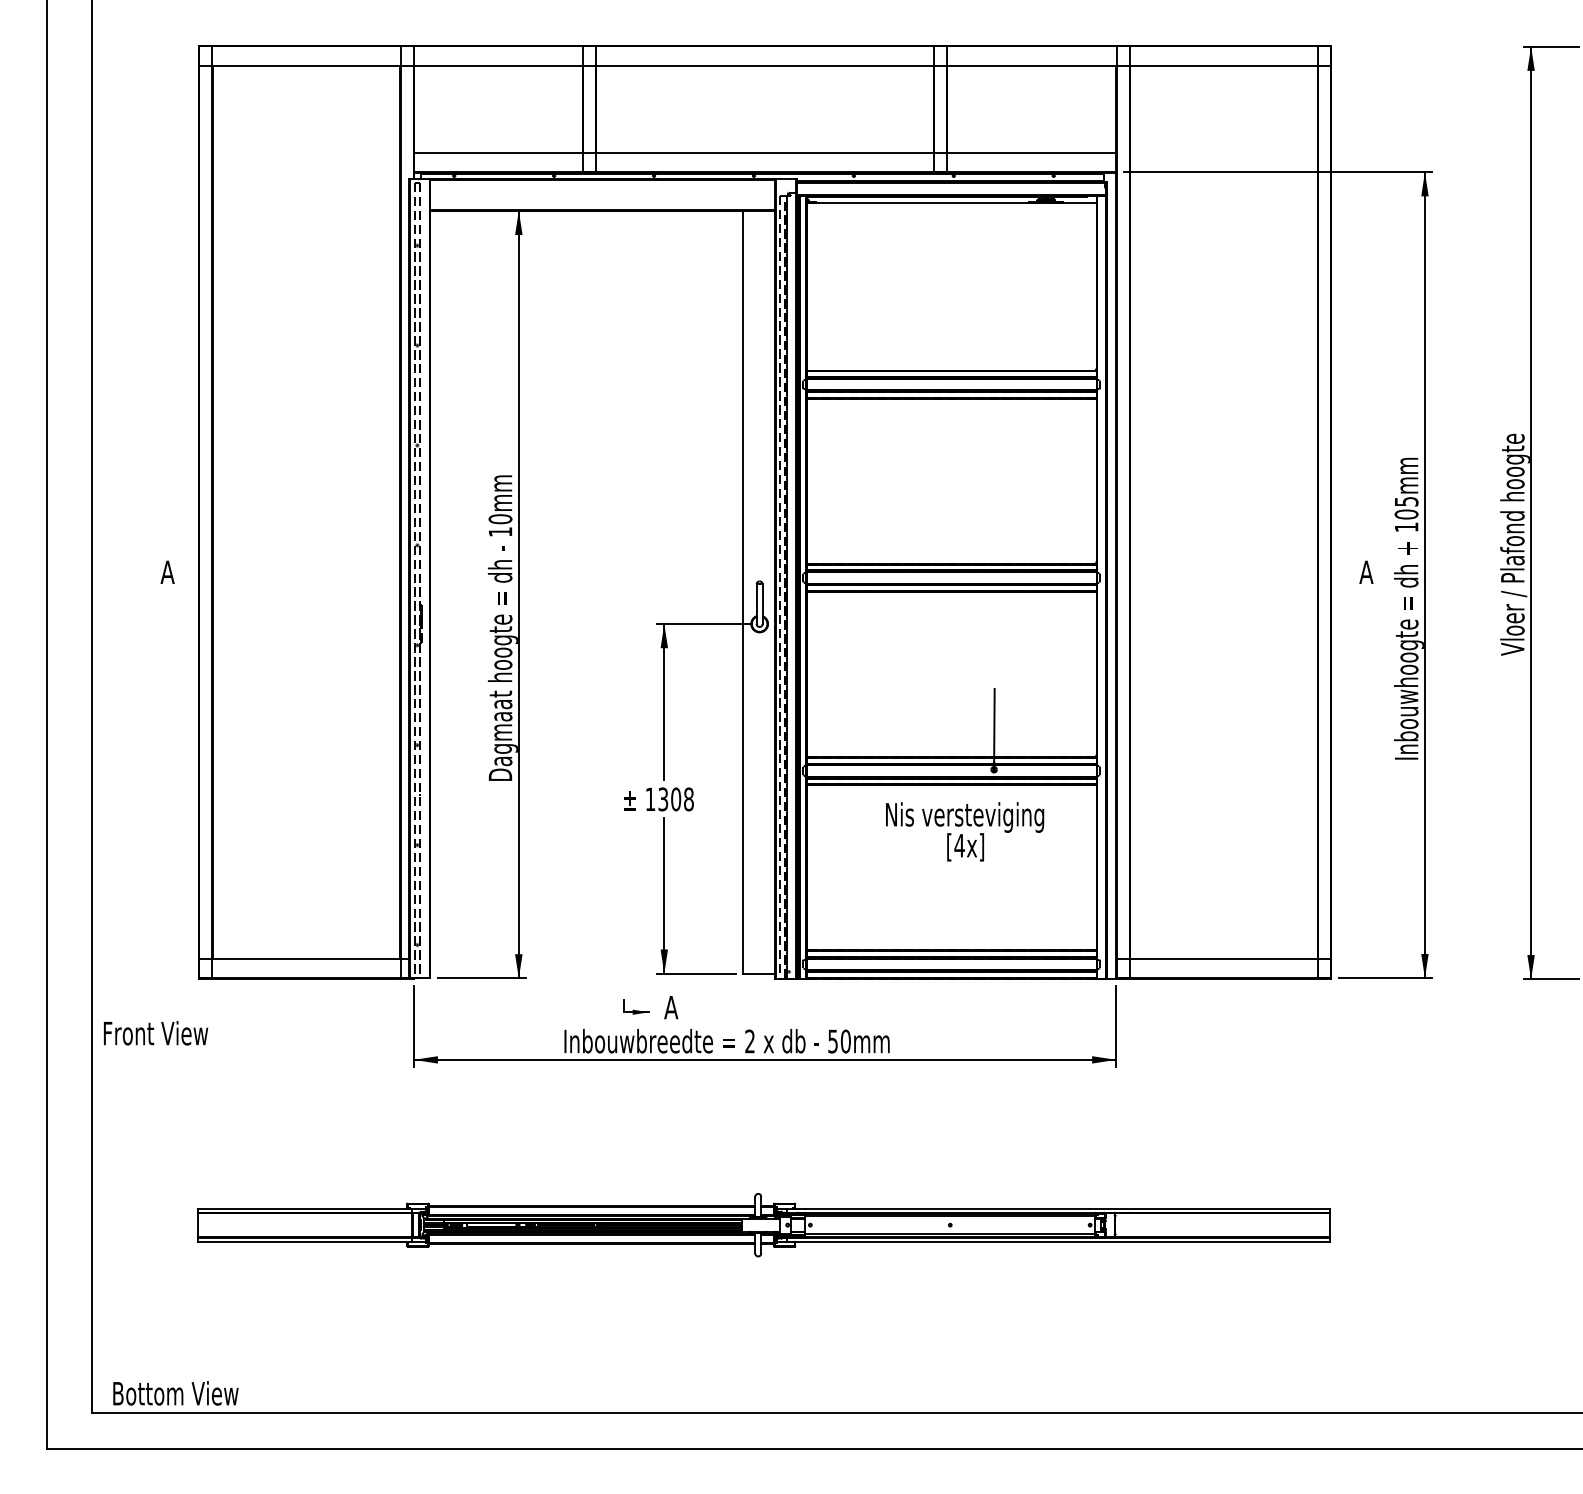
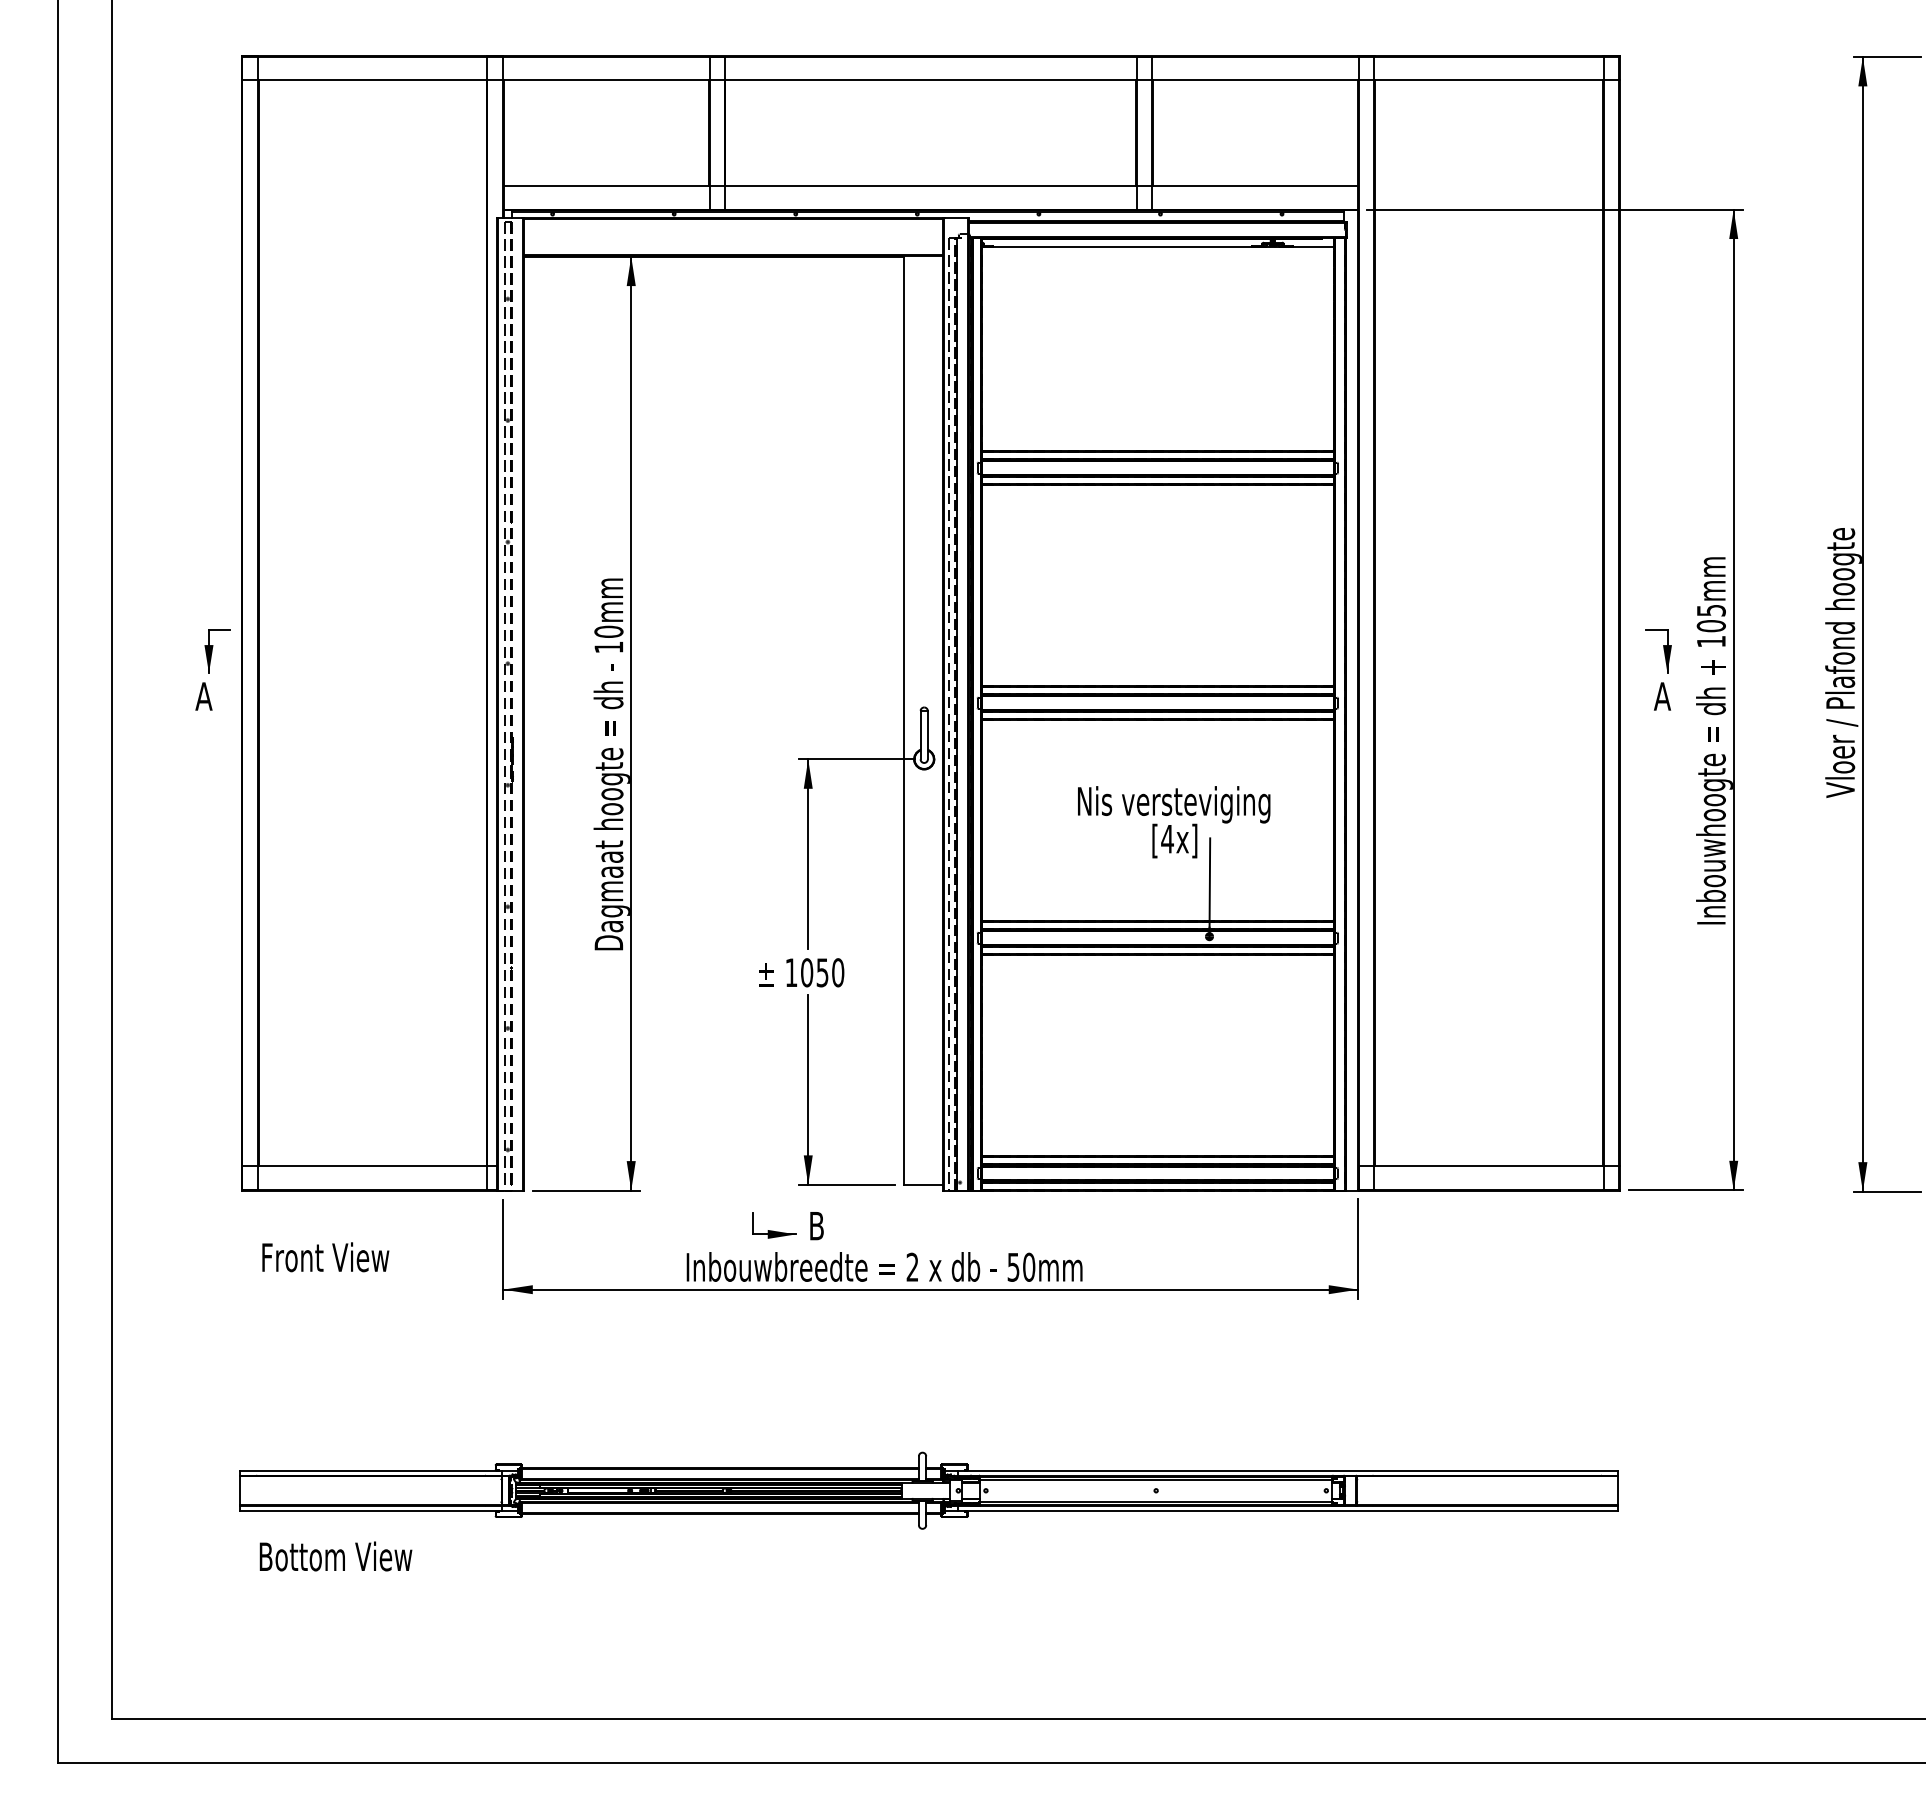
part: (178, 535) -> (217, 651), added
part: (1363, 535) -> (1658, 651), added
text: (676, 799) -> (822, 972), 1308 -> 1050
text: (965, 832) -> (1174, 822), moved
part: (636, 1007) -> (774, 1225), size x1.43
text: (671, 1007) -> (816, 1226), A -> B
text: (155, 1033) -> (325, 1257), moved
text: (175, 1393) -> (335, 1556), moved

